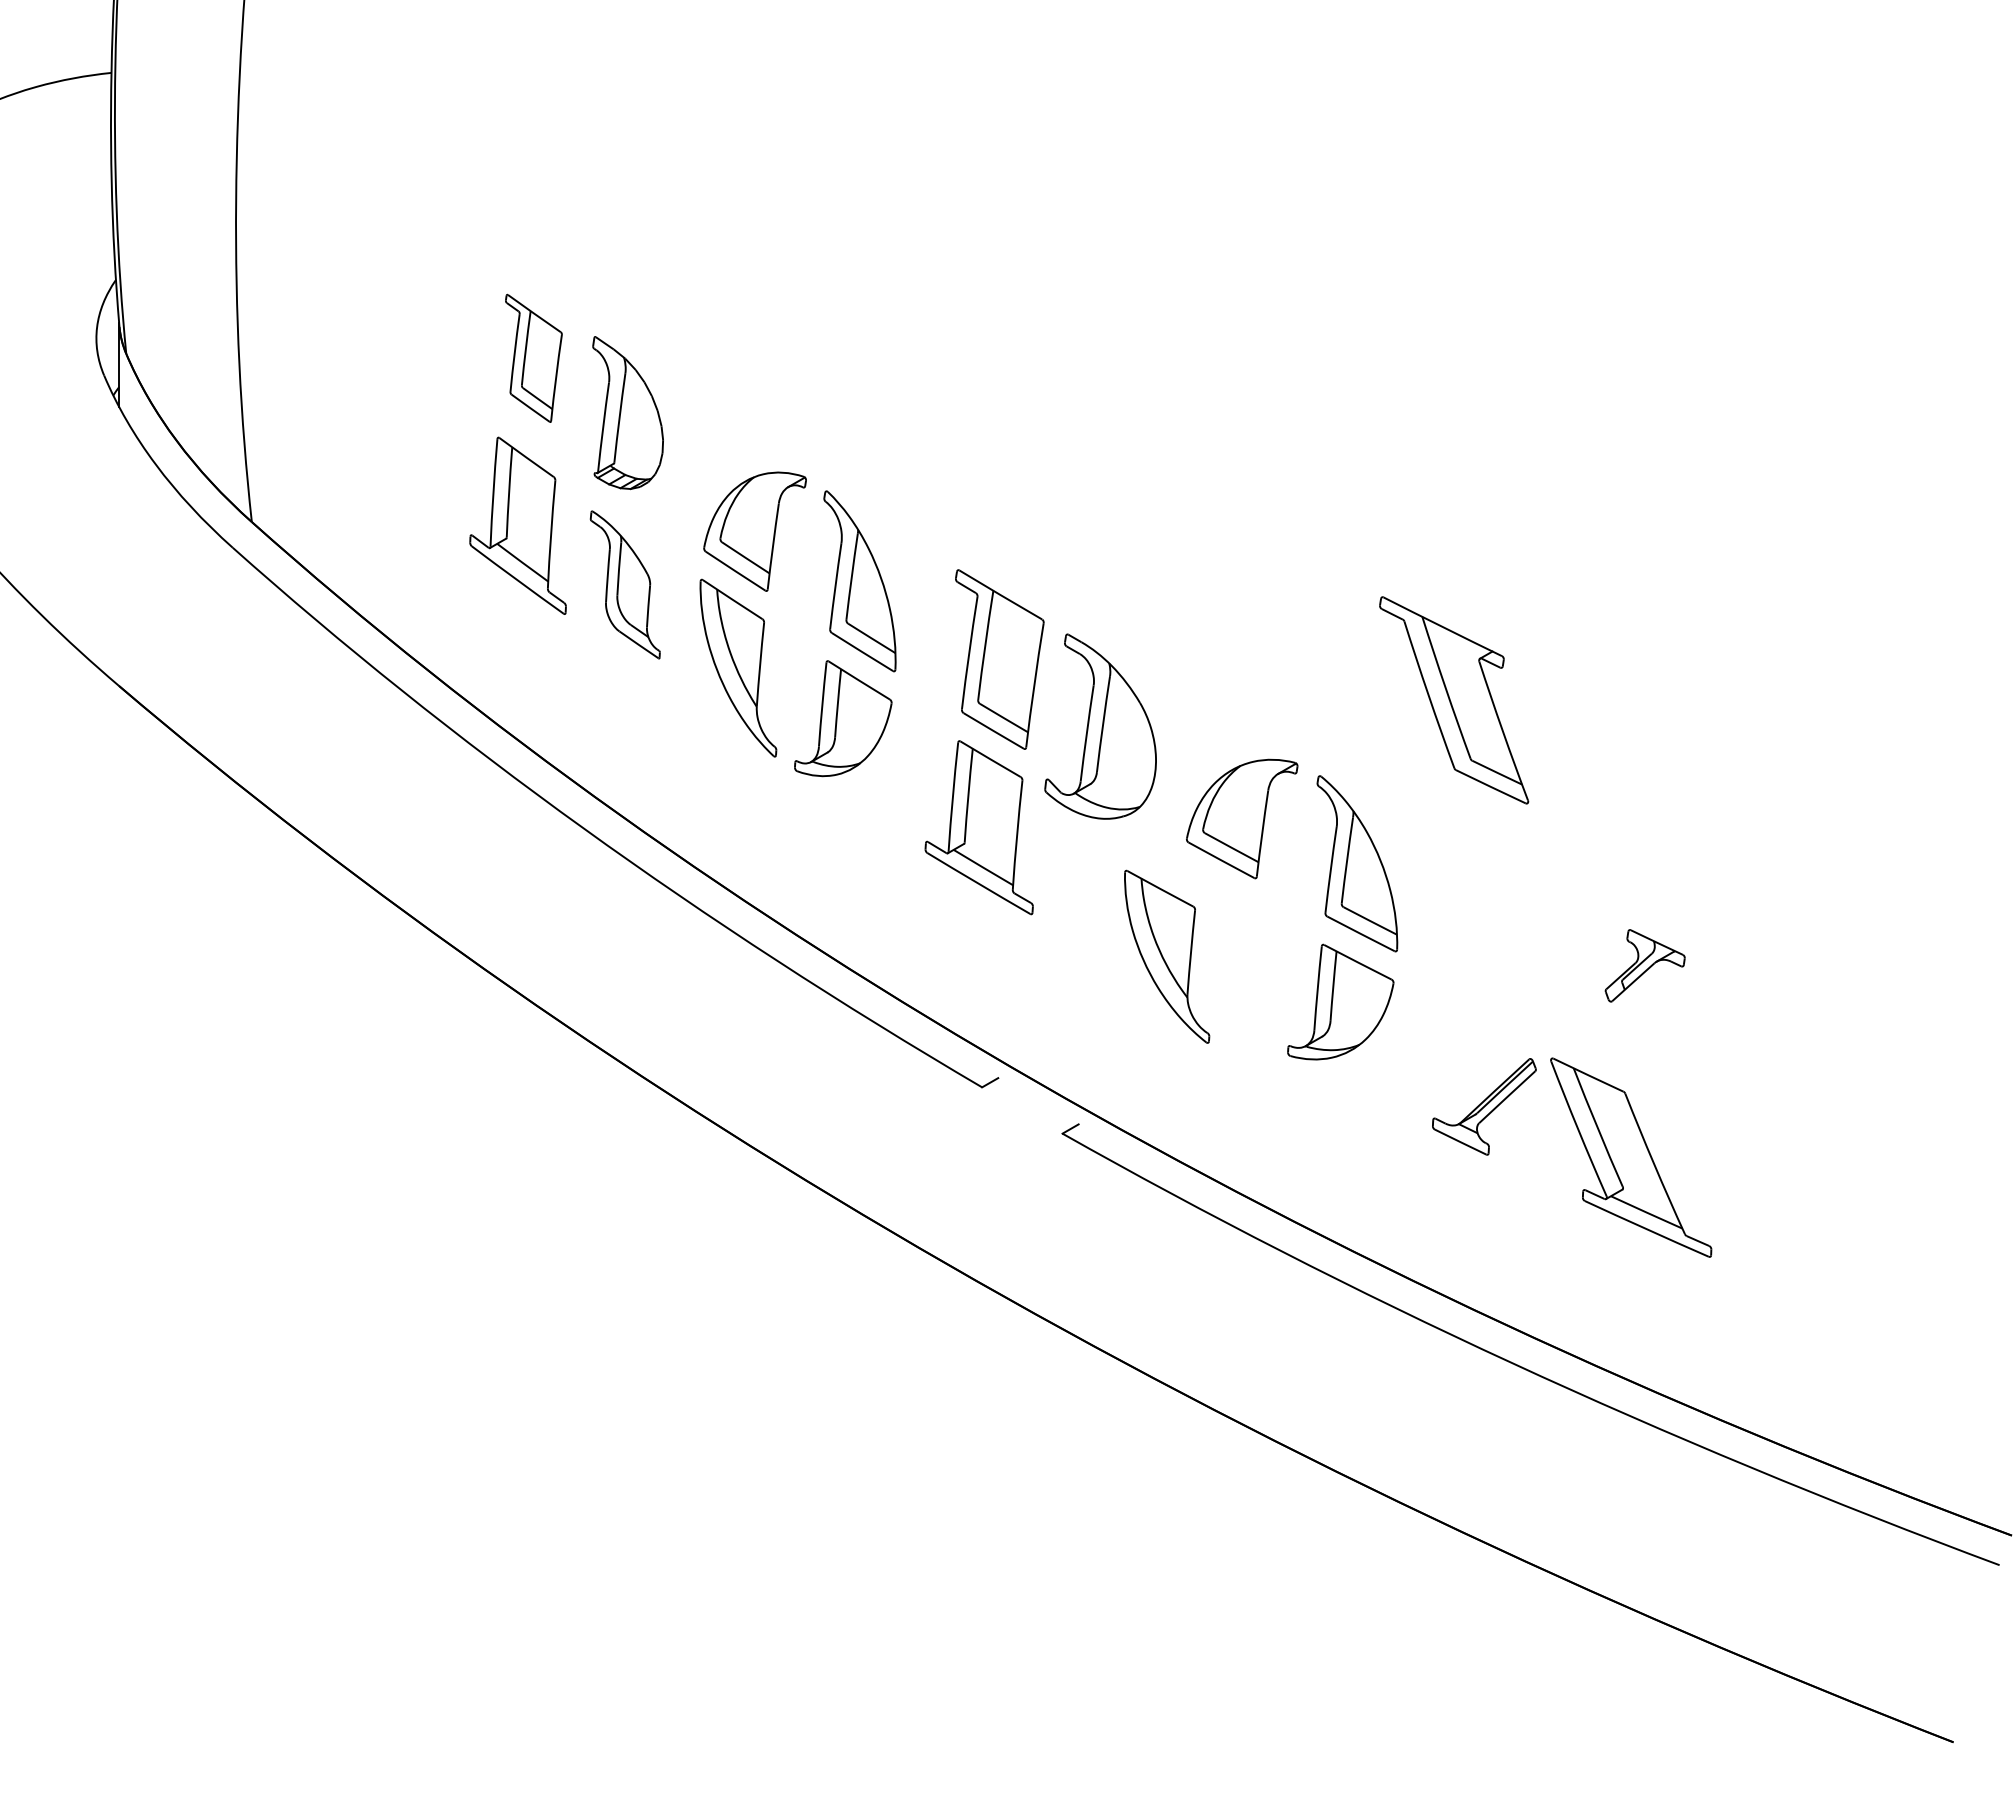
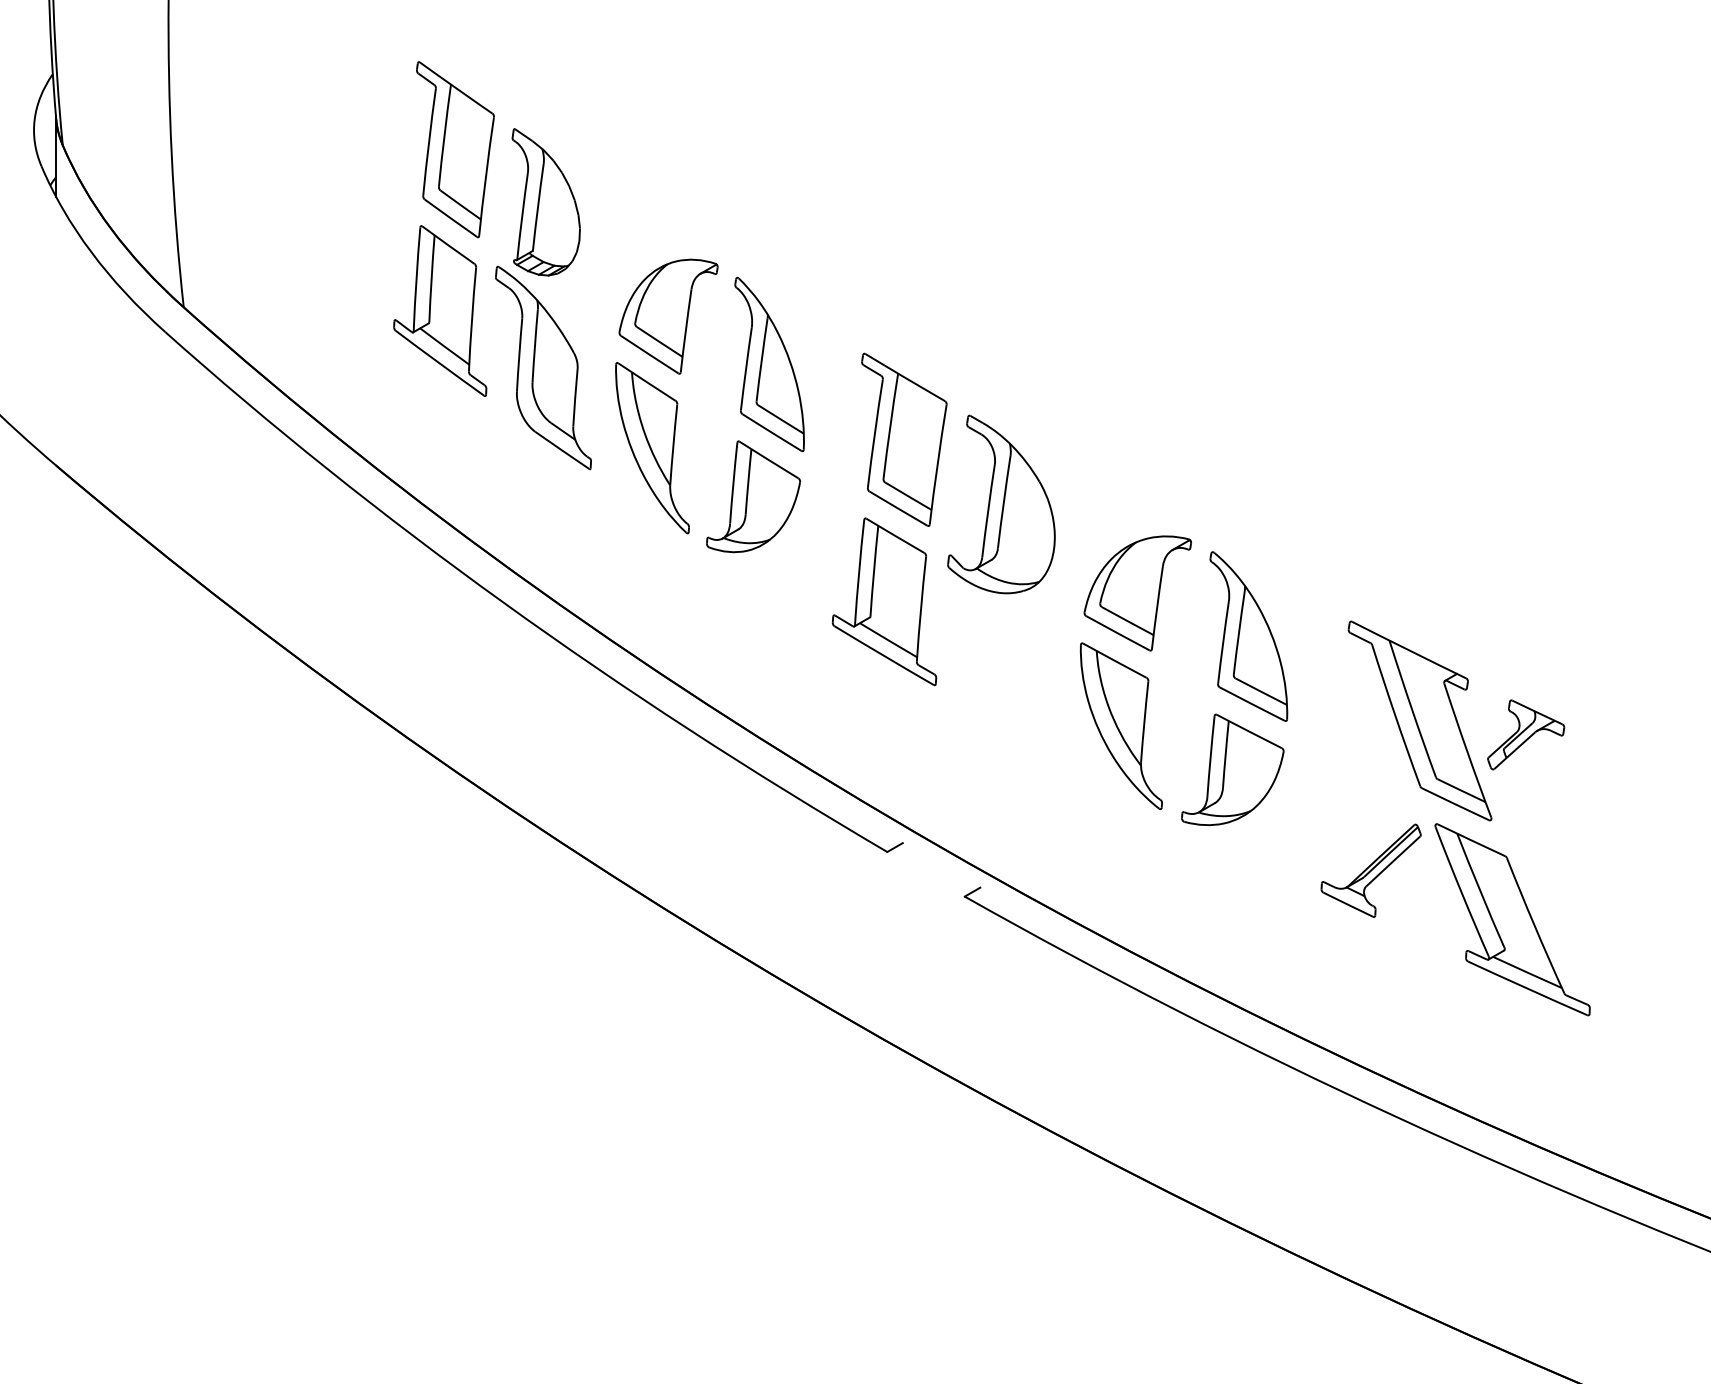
part: (533, 358) -> (455, 149), size x1.43
part: (625, 584) -> (543, 367), size x1.43
part: (1454, 700) -> (1420, 721), moved
part: (1167, 956) -> (1121, 725), moved

